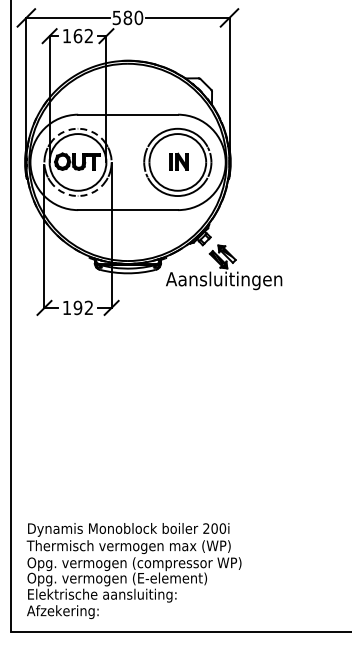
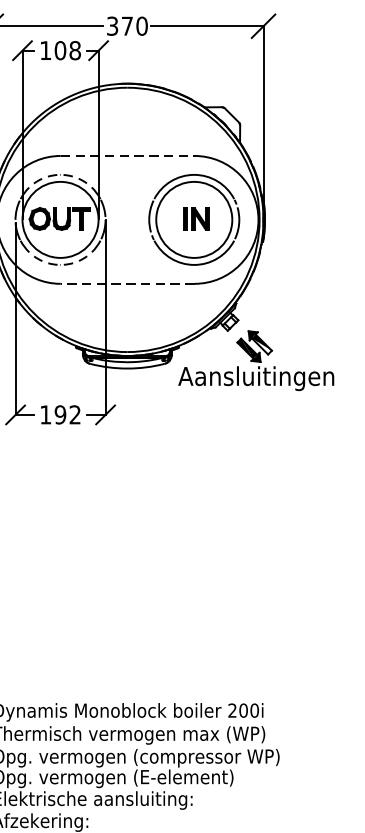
text: (122, 17) -> (120, 25), 580 -> 370
text: (83, 36) -> (67, 51), 162 -> 108
line: (128, 114) -> (128, 155), solid -> dashed
line: (128, 210) -> (128, 284), solid -> dashed

